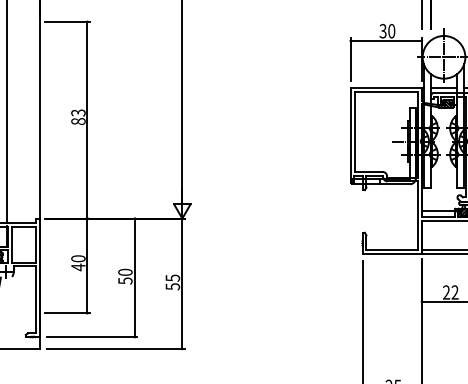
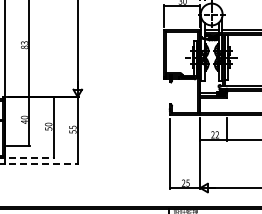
line: (93, 336) -> (32, 157), solid -> dashed
line: (117, 348) -> (44, 163), solid -> dashed

